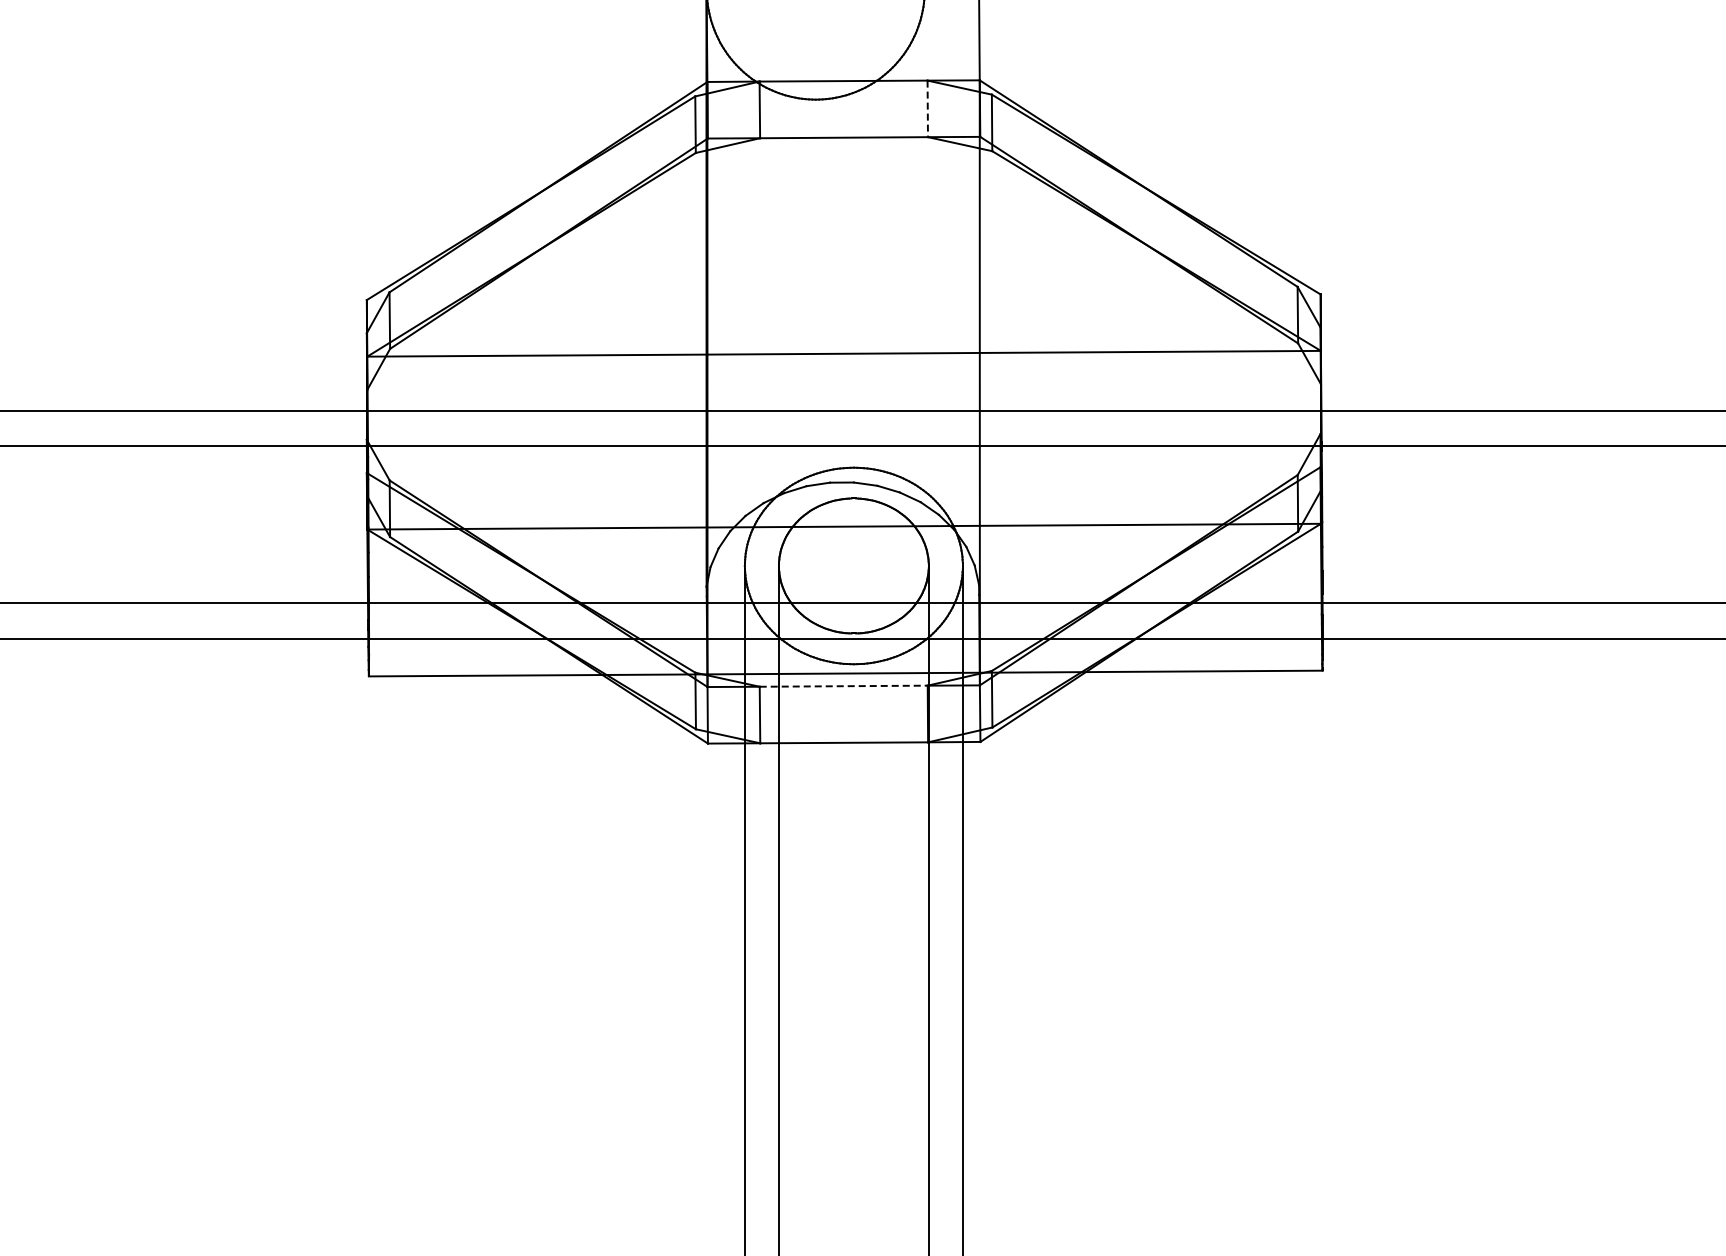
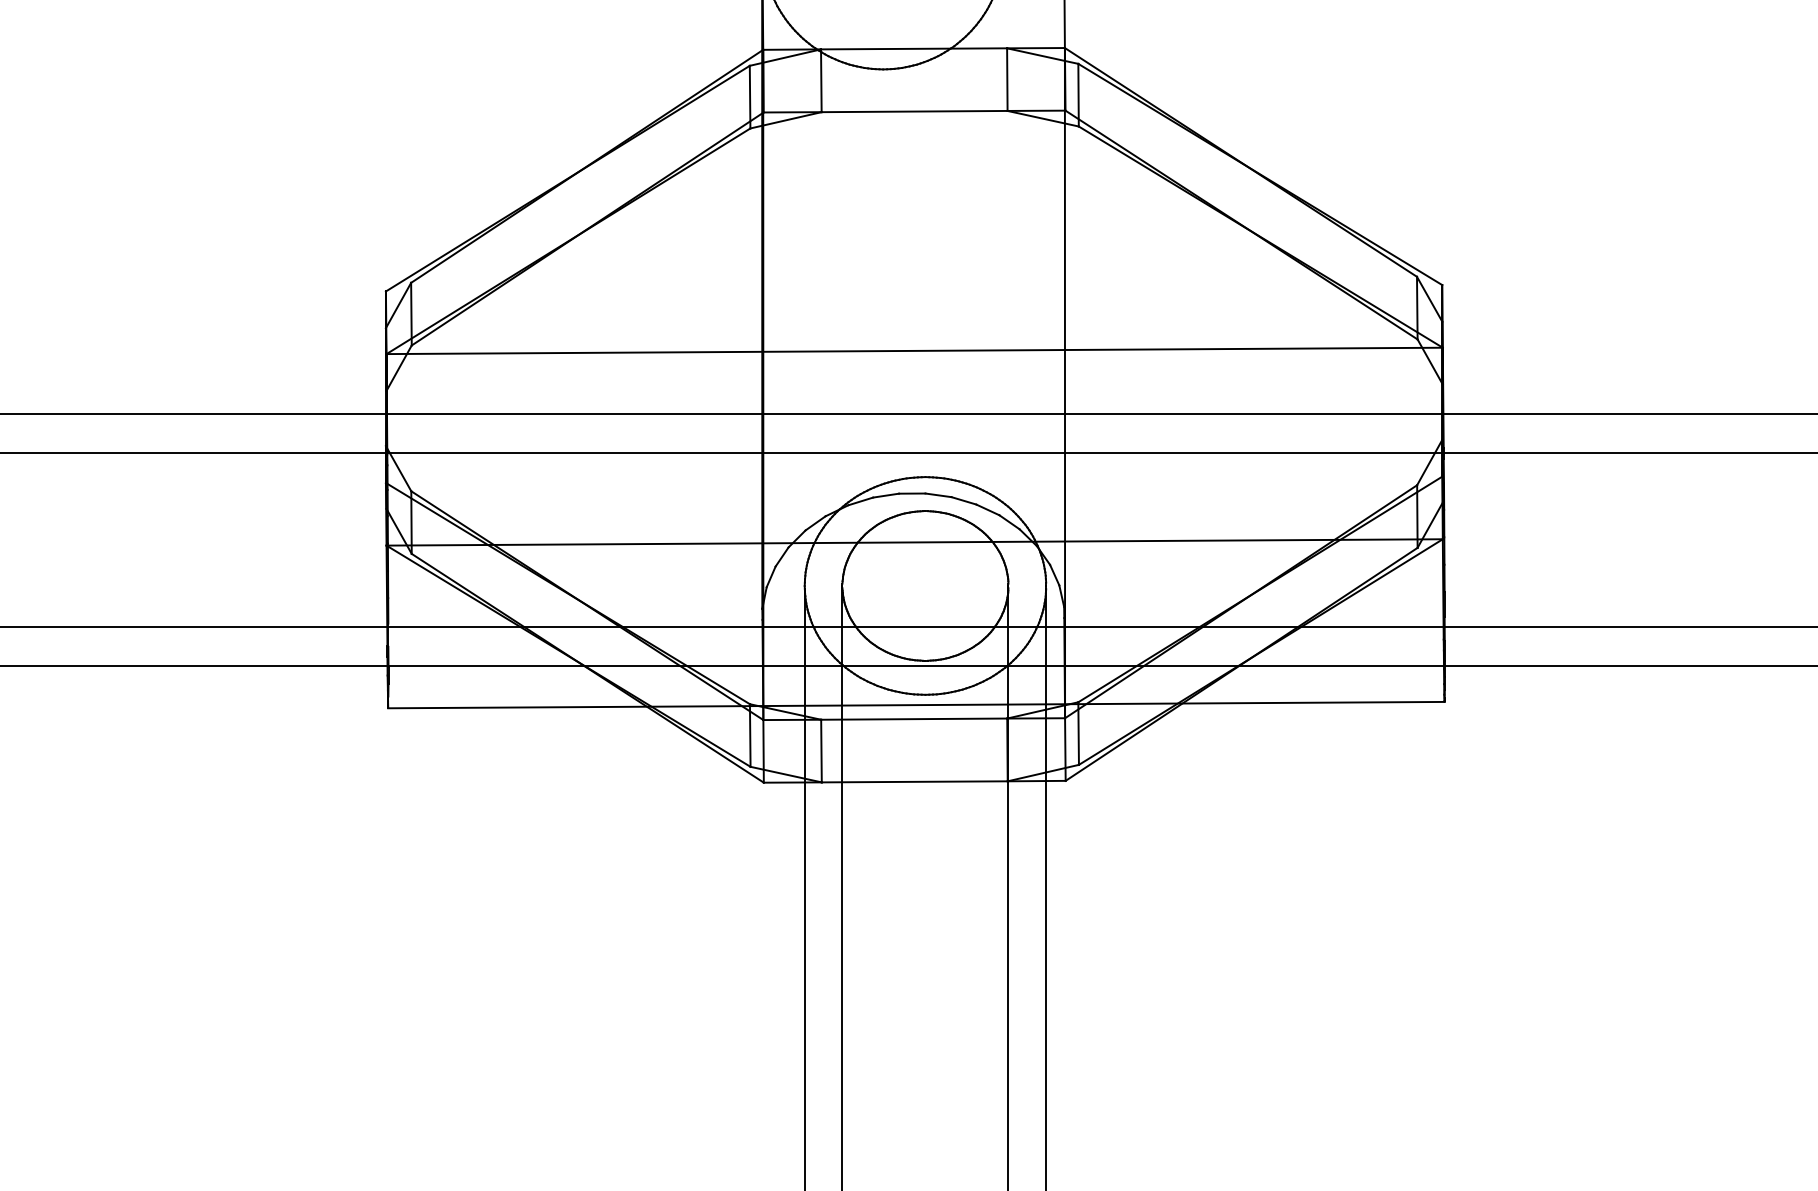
line: (927, 109) -> (1007, 80), dashed -> solid
line: (843, 686) -> (913, 719), dashed -> solid

